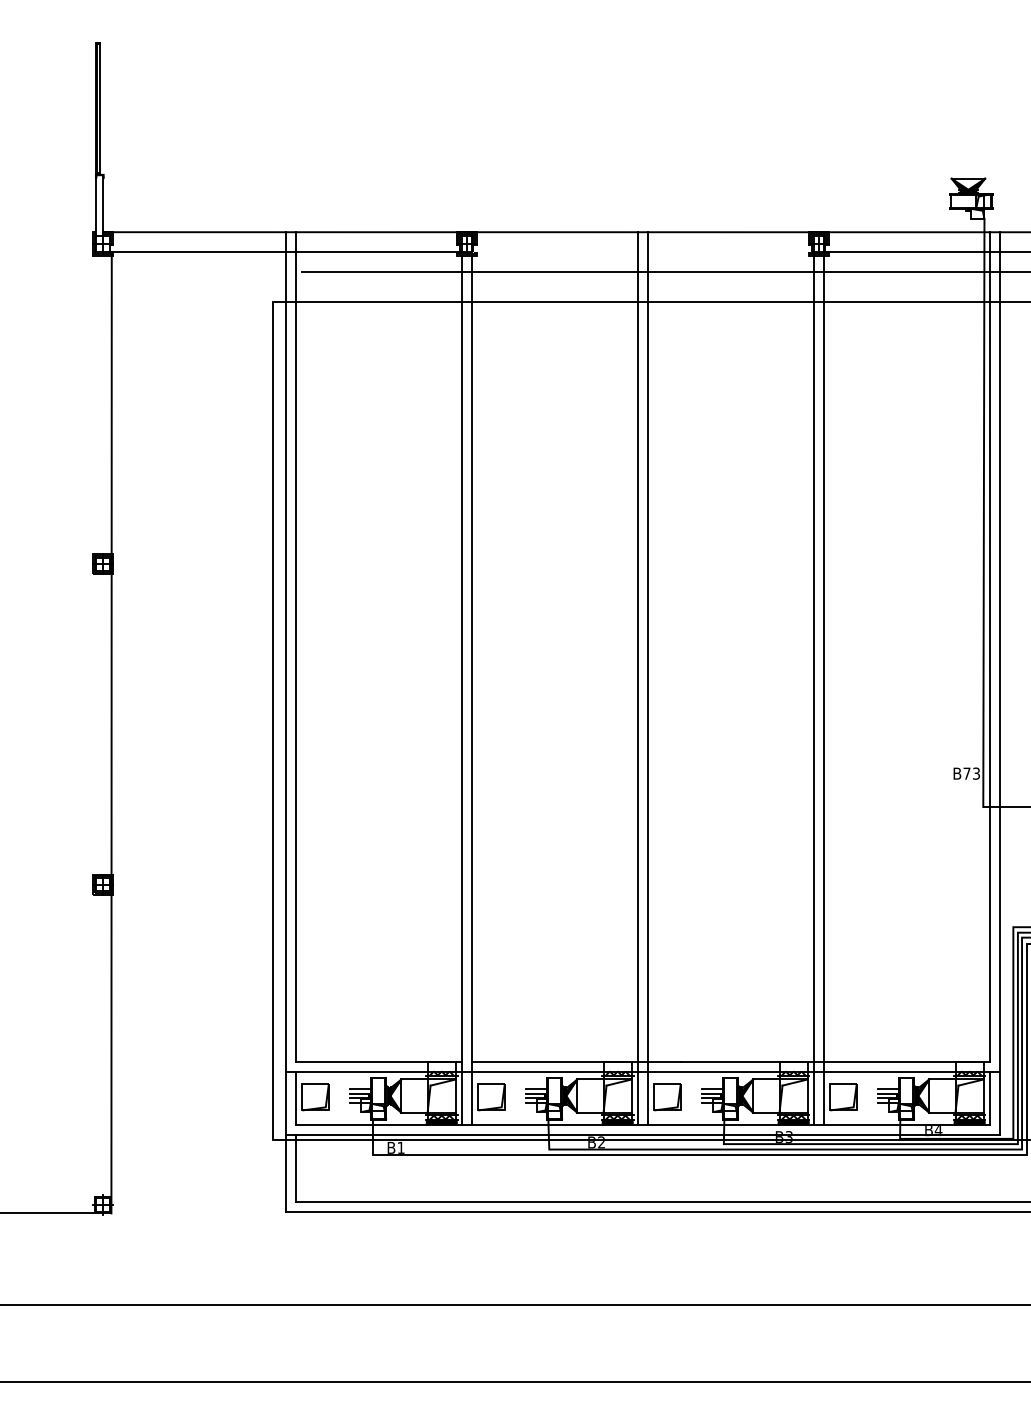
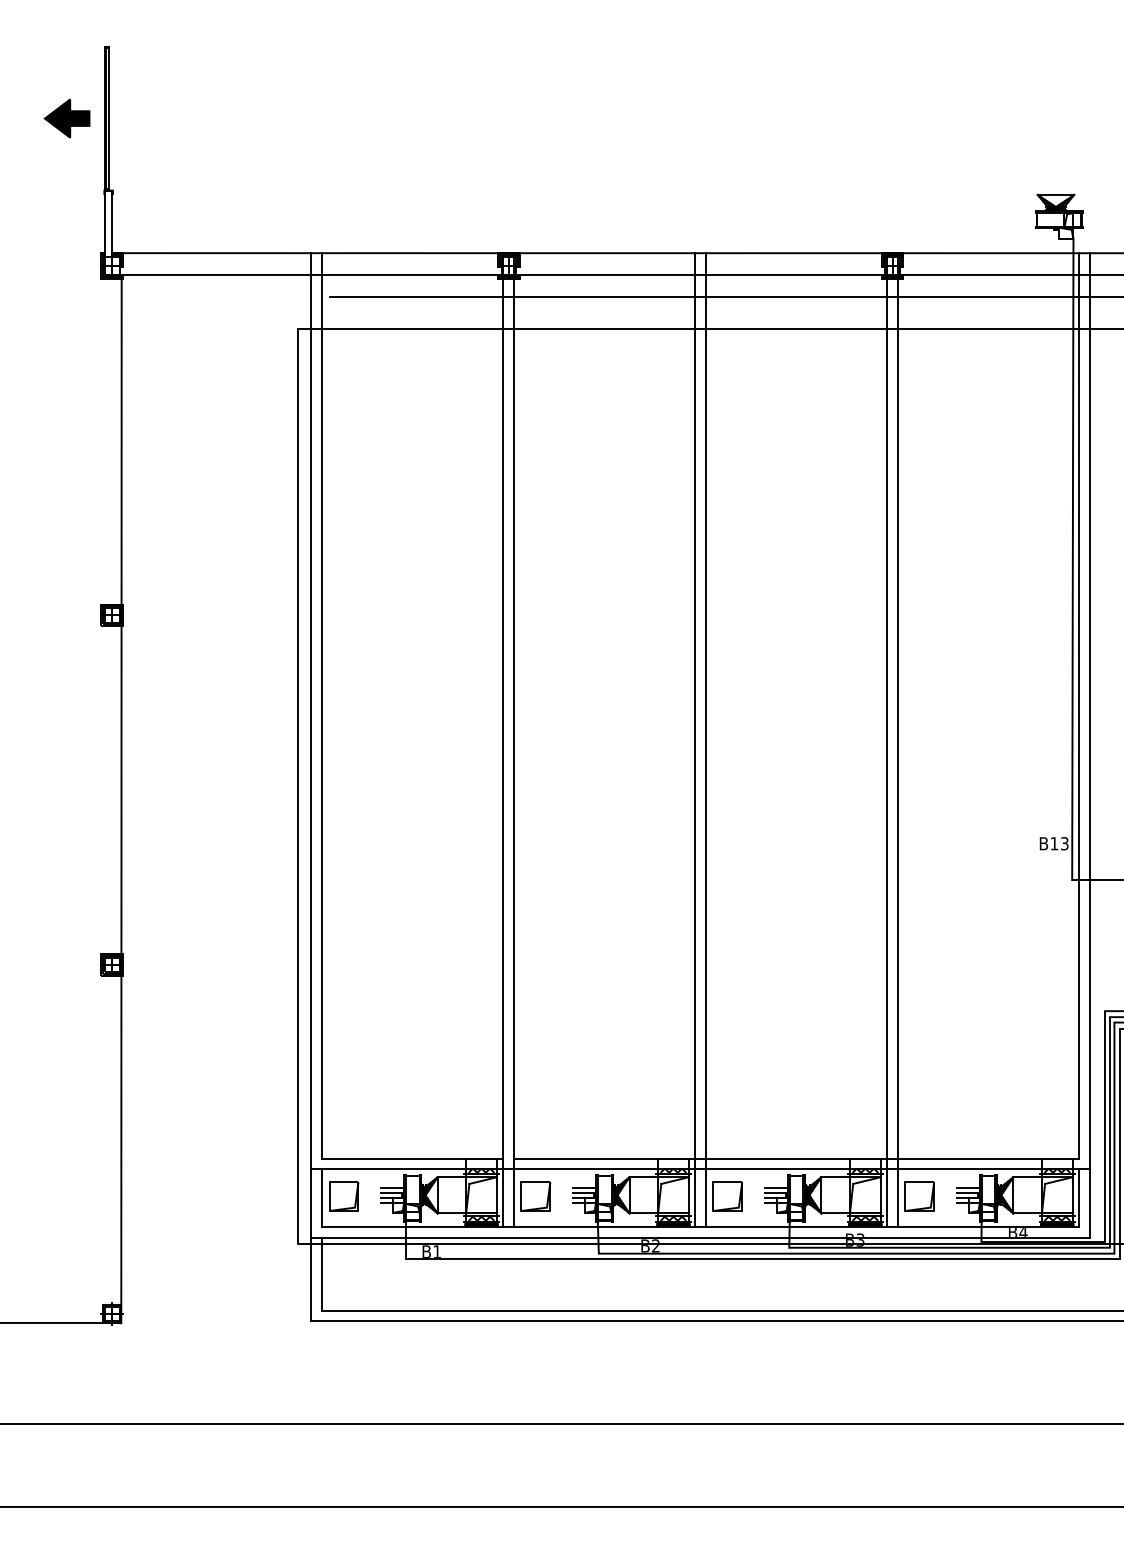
part: (61, 108) -> (66, 118), added
line: (642, 252) -> (700, 275), added
text: (967, 773) -> (1054, 843), B73 -> B13

